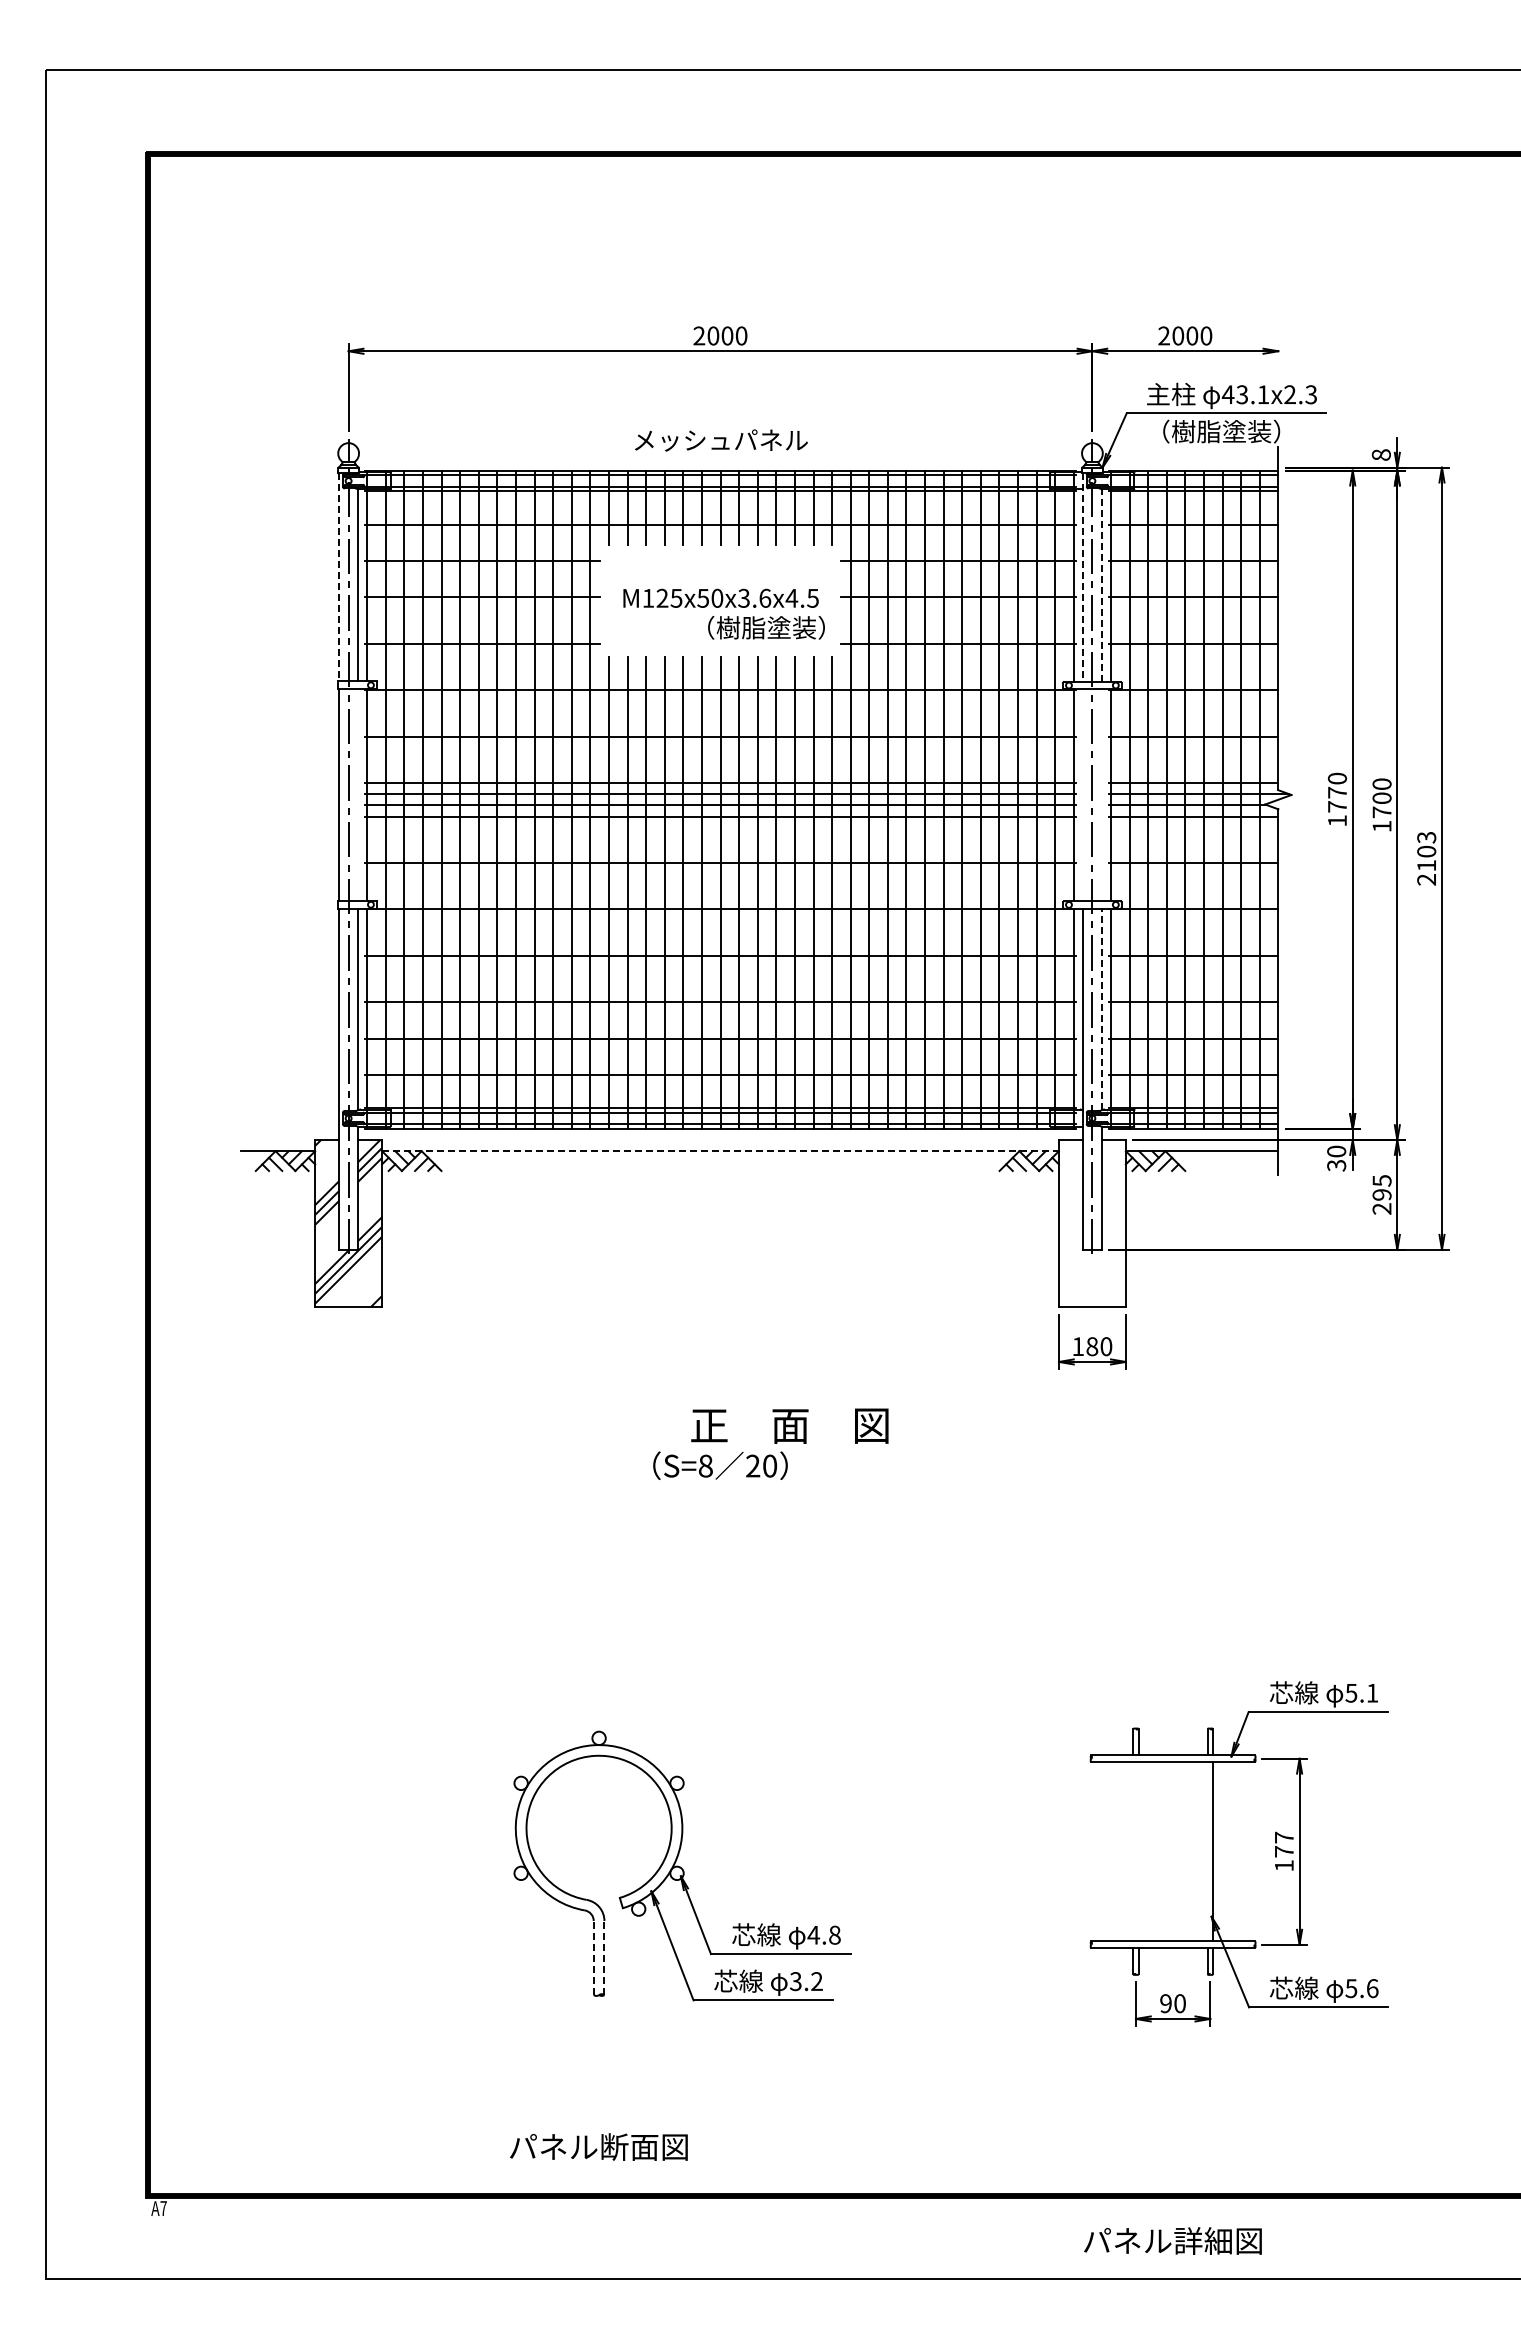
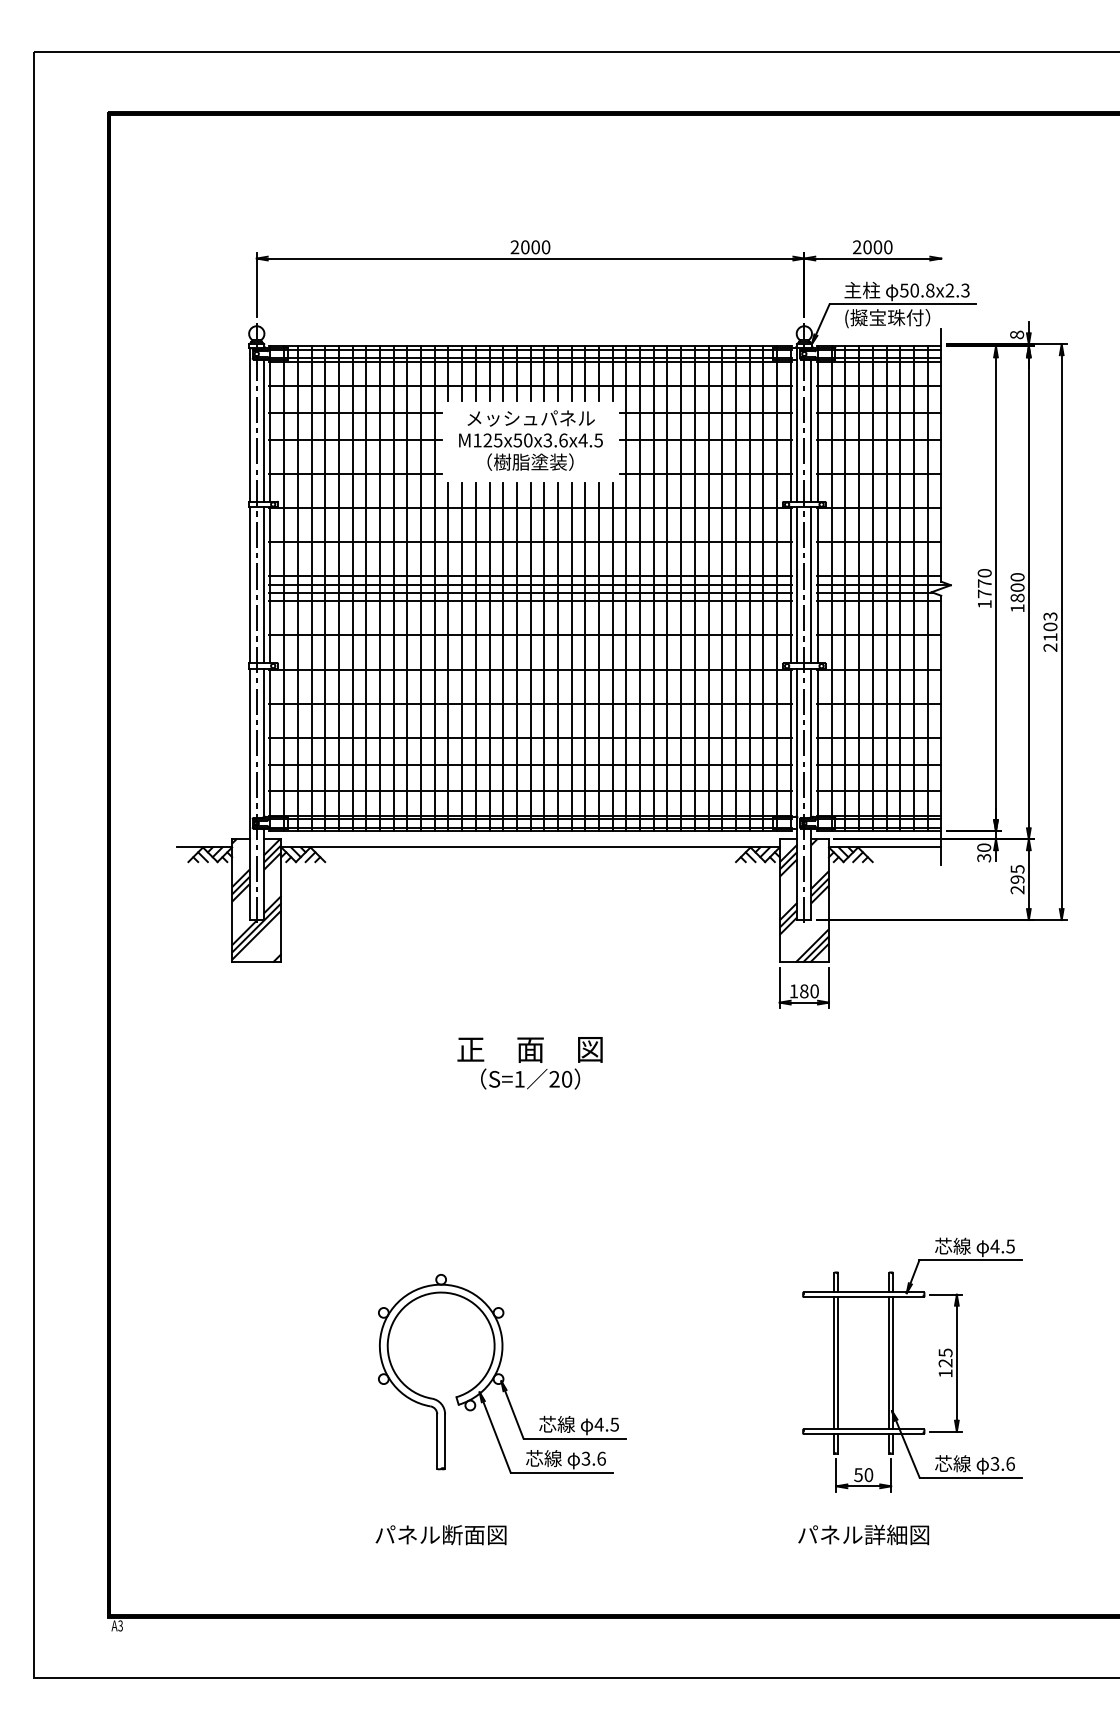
text: (1245, 394) -> (917, 290), 43.1x2.3 -> 50.8x2.3
text: (1214, 432) -> (894, 318), （樹脂塗装） -> (擬宝珠付）
text: (721, 440) -> (531, 418), moved
line: (339, 577) -> (250, 425), dashed -> solid
line: (1082, 578) -> (797, 425), dashed -> solid
line: (1101, 584) -> (811, 430), dashed -> solid
text: (766, 627) -> (530, 461), moved
line: (358, 794) -> (264, 584), added
line: (1082, 795) -> (797, 585), added
line: (1101, 795) -> (811, 585), added
text: (1381, 812) -> (1017, 598), 1700 -> 1800
line: (1101, 1009) -> (811, 743), dashed -> solid
line: (721, 1151) -> (531, 847), dashed -> solid
hatch: (1091, 1223) -> (803, 900), added
text: (789, 1425) -> (529, 1049), moved
text: (705, 1465) -> (519, 1078), S=8 -> S=1
text: (1361, 1693) -> (1002, 1246), 5.1 -> 4.5
text: (1283, 1844) -> (945, 1357), 177 -> 125
line: (1133, 1851) -> (834, 1363), added
line: (1138, 1851) -> (838, 1363), added
line: (1207, 1851) -> (889, 1363), added
text: (834, 1934) -> (614, 1424), 4.8 -> 4.5
line: (593, 1957) -> (437, 1441), dashed -> solid
line: (604, 1957) -> (445, 1441), dashed -> solid
text: (816, 1981) -> (601, 1458), 3.2 -> 3.6
text: (1351, 1988) -> (995, 1463), 5.6 -> 3.6
text: (1165, 2003) -> (858, 1474), 90 -> 50
text: (598, 2146) -> (440, 1534), moved
text: (163, 2208) -> (120, 1625), A7 -> A3
text: (1172, 2240) -> (863, 1534), moved

